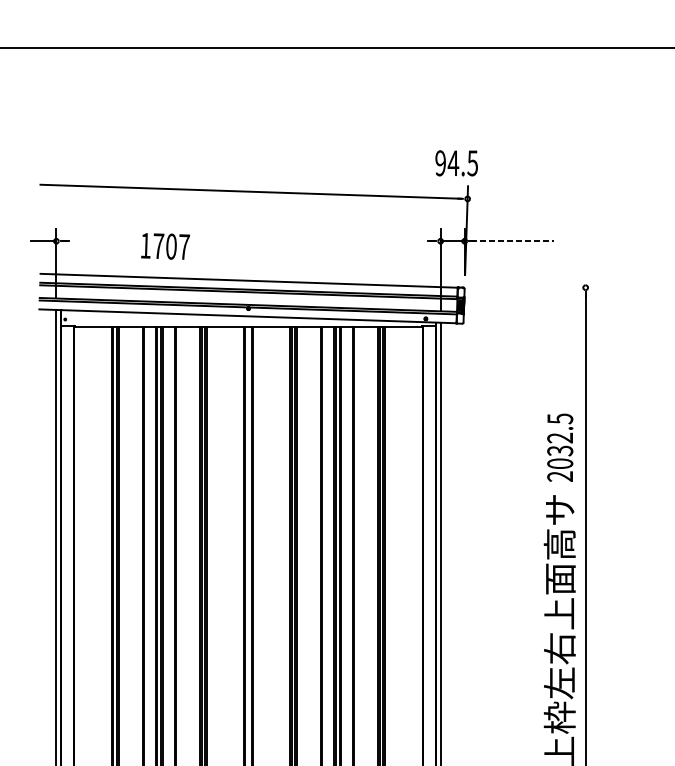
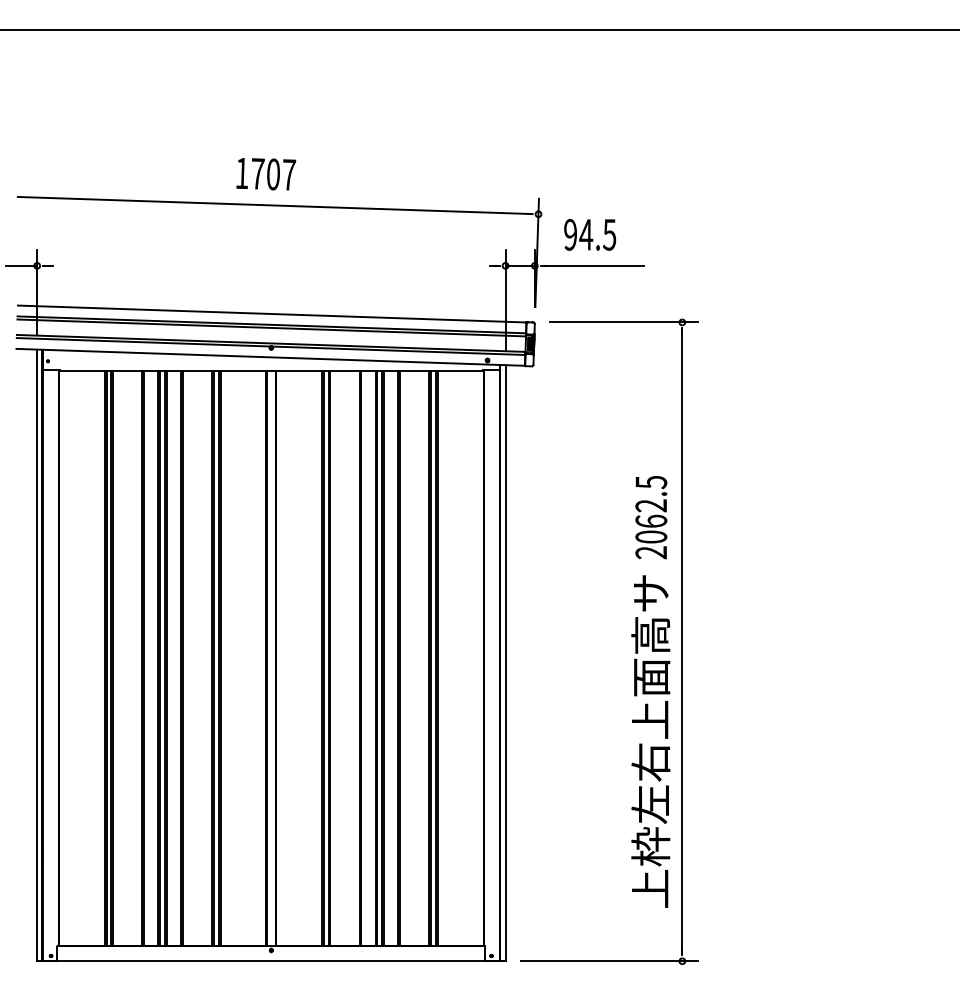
text: (456, 163) -> (590, 234), moved
line: (512, 240) -> (593, 265), dashed -> solid
text: (165, 246) -> (266, 174), moved
line: (537, 287) -> (623, 322), added
text: (560, 451) -> (651, 521), 2032.5 -> 2062.5

